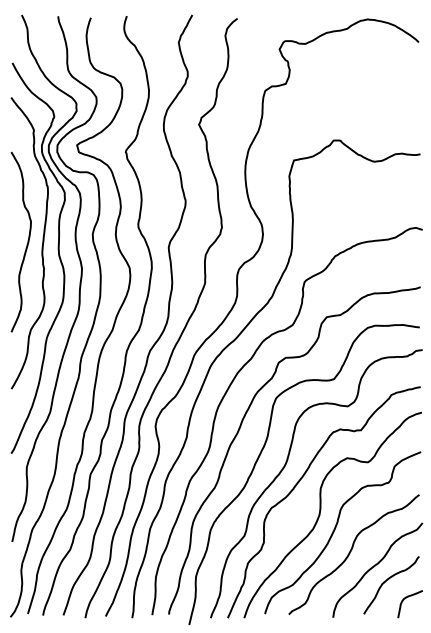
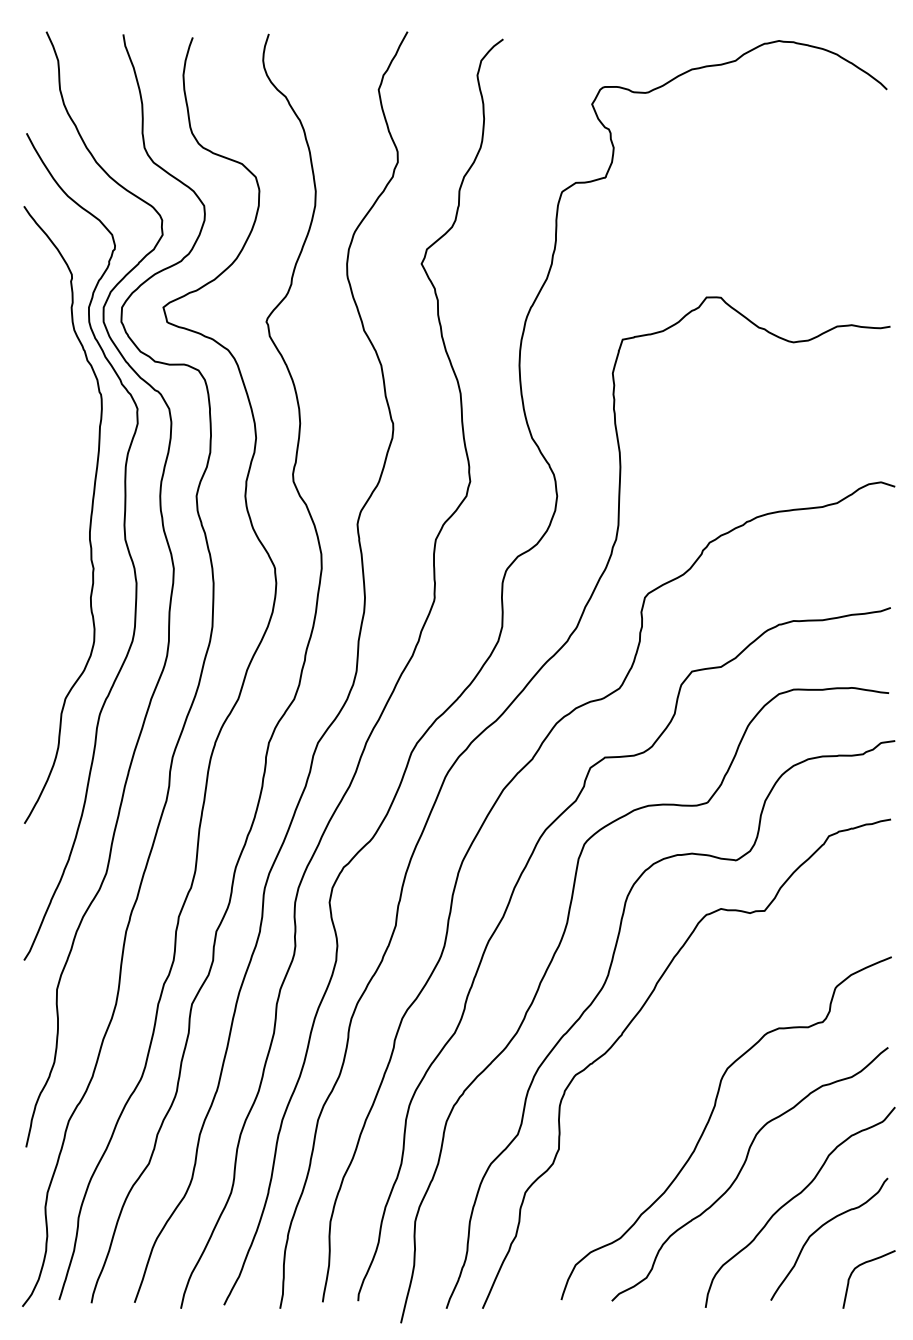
curve: (26, 244) -> (56, 517), removed
curve: (321, 510) -> (680, 1080), removed

